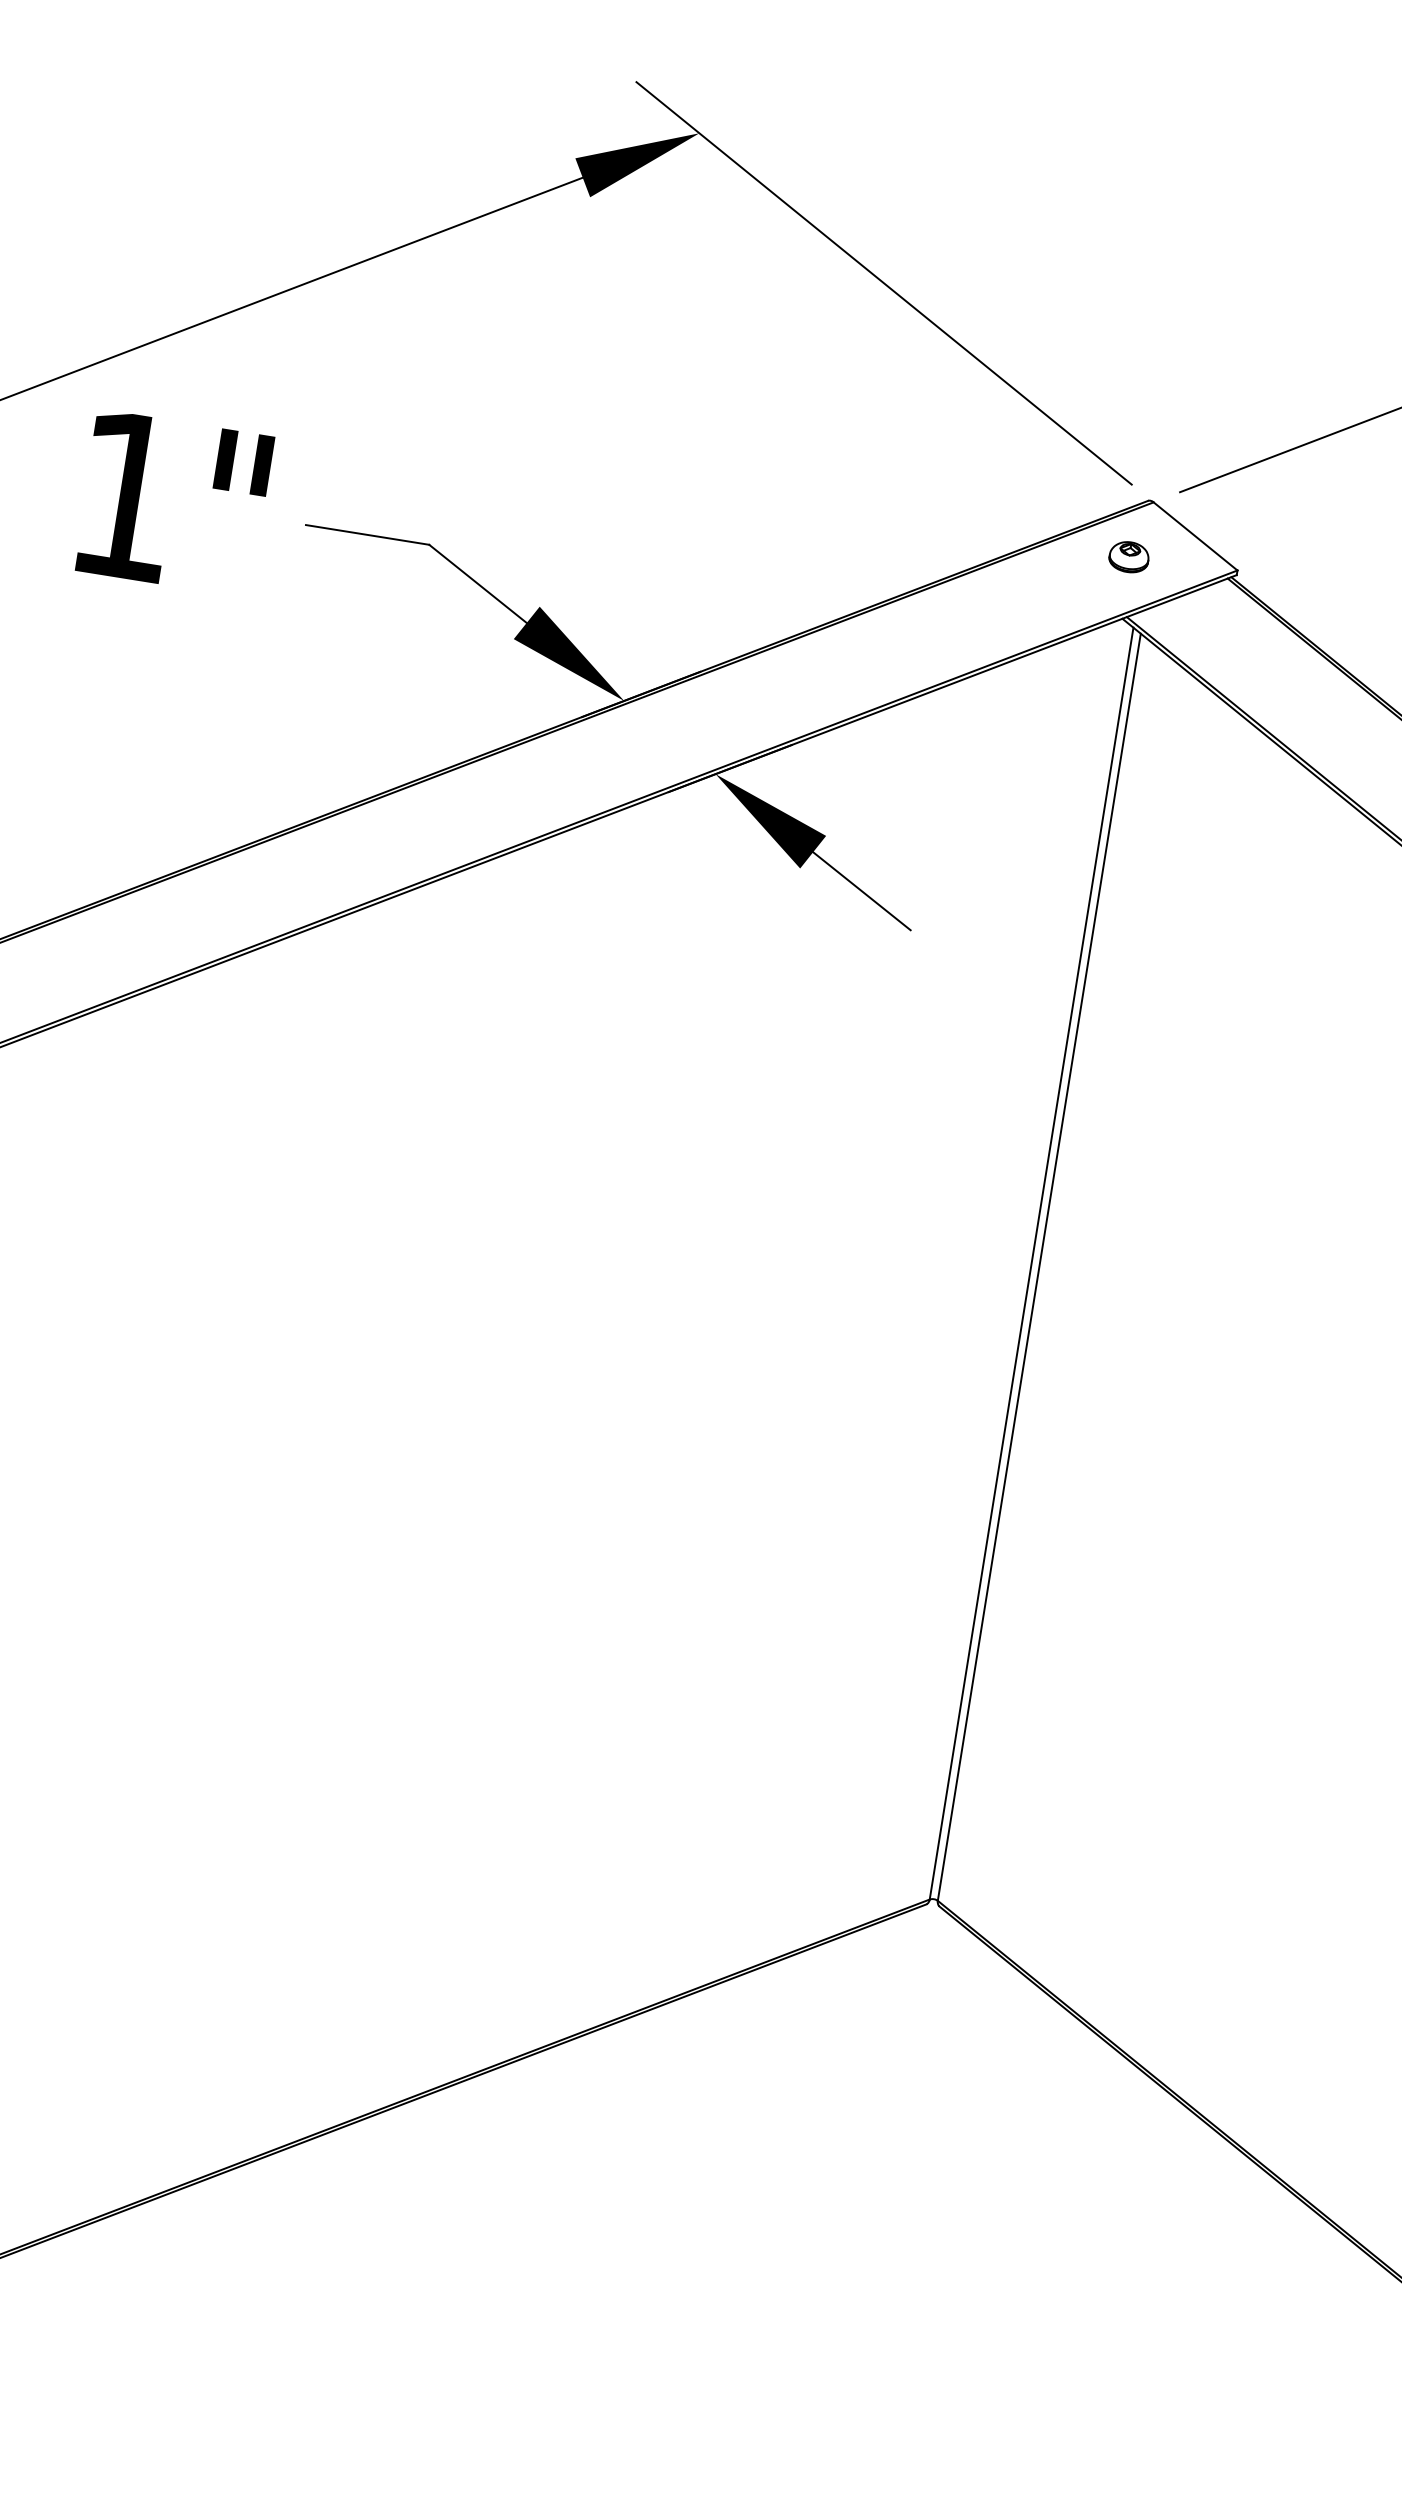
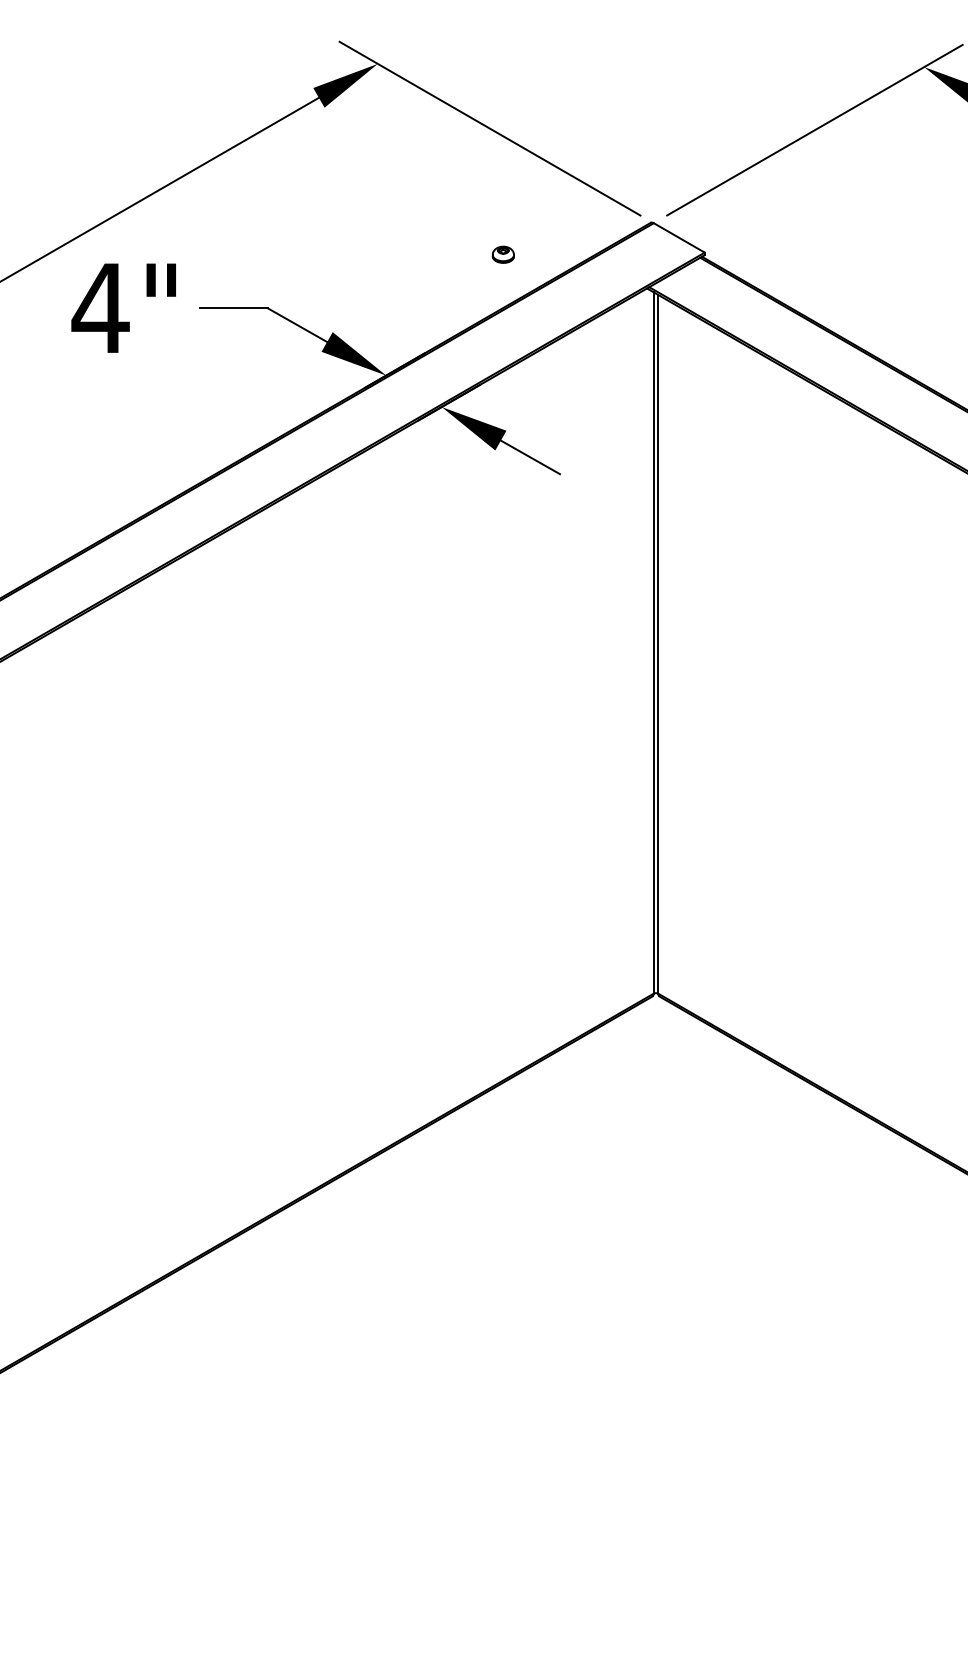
text: (125, 494) -> (100, 307), 1" -> 4"
part: (1127, 556) -> (502, 254), moved

